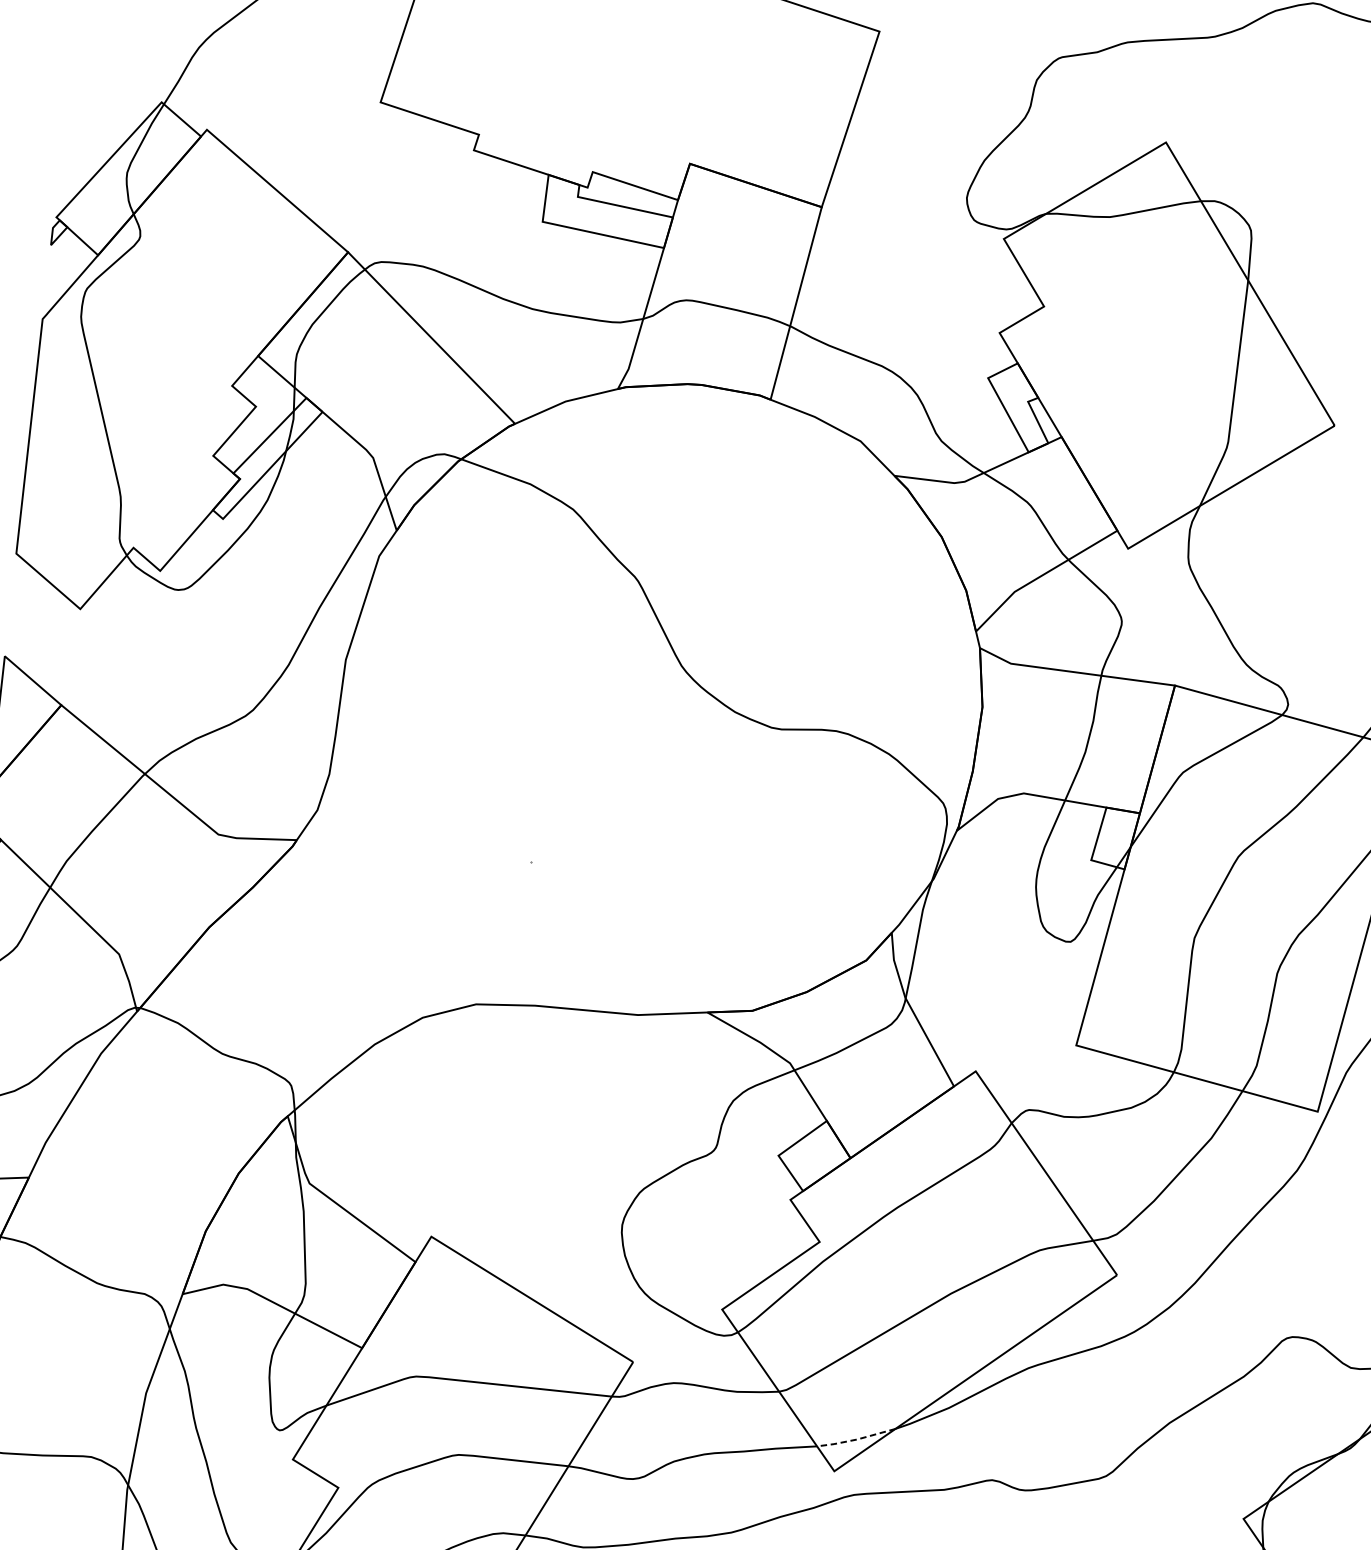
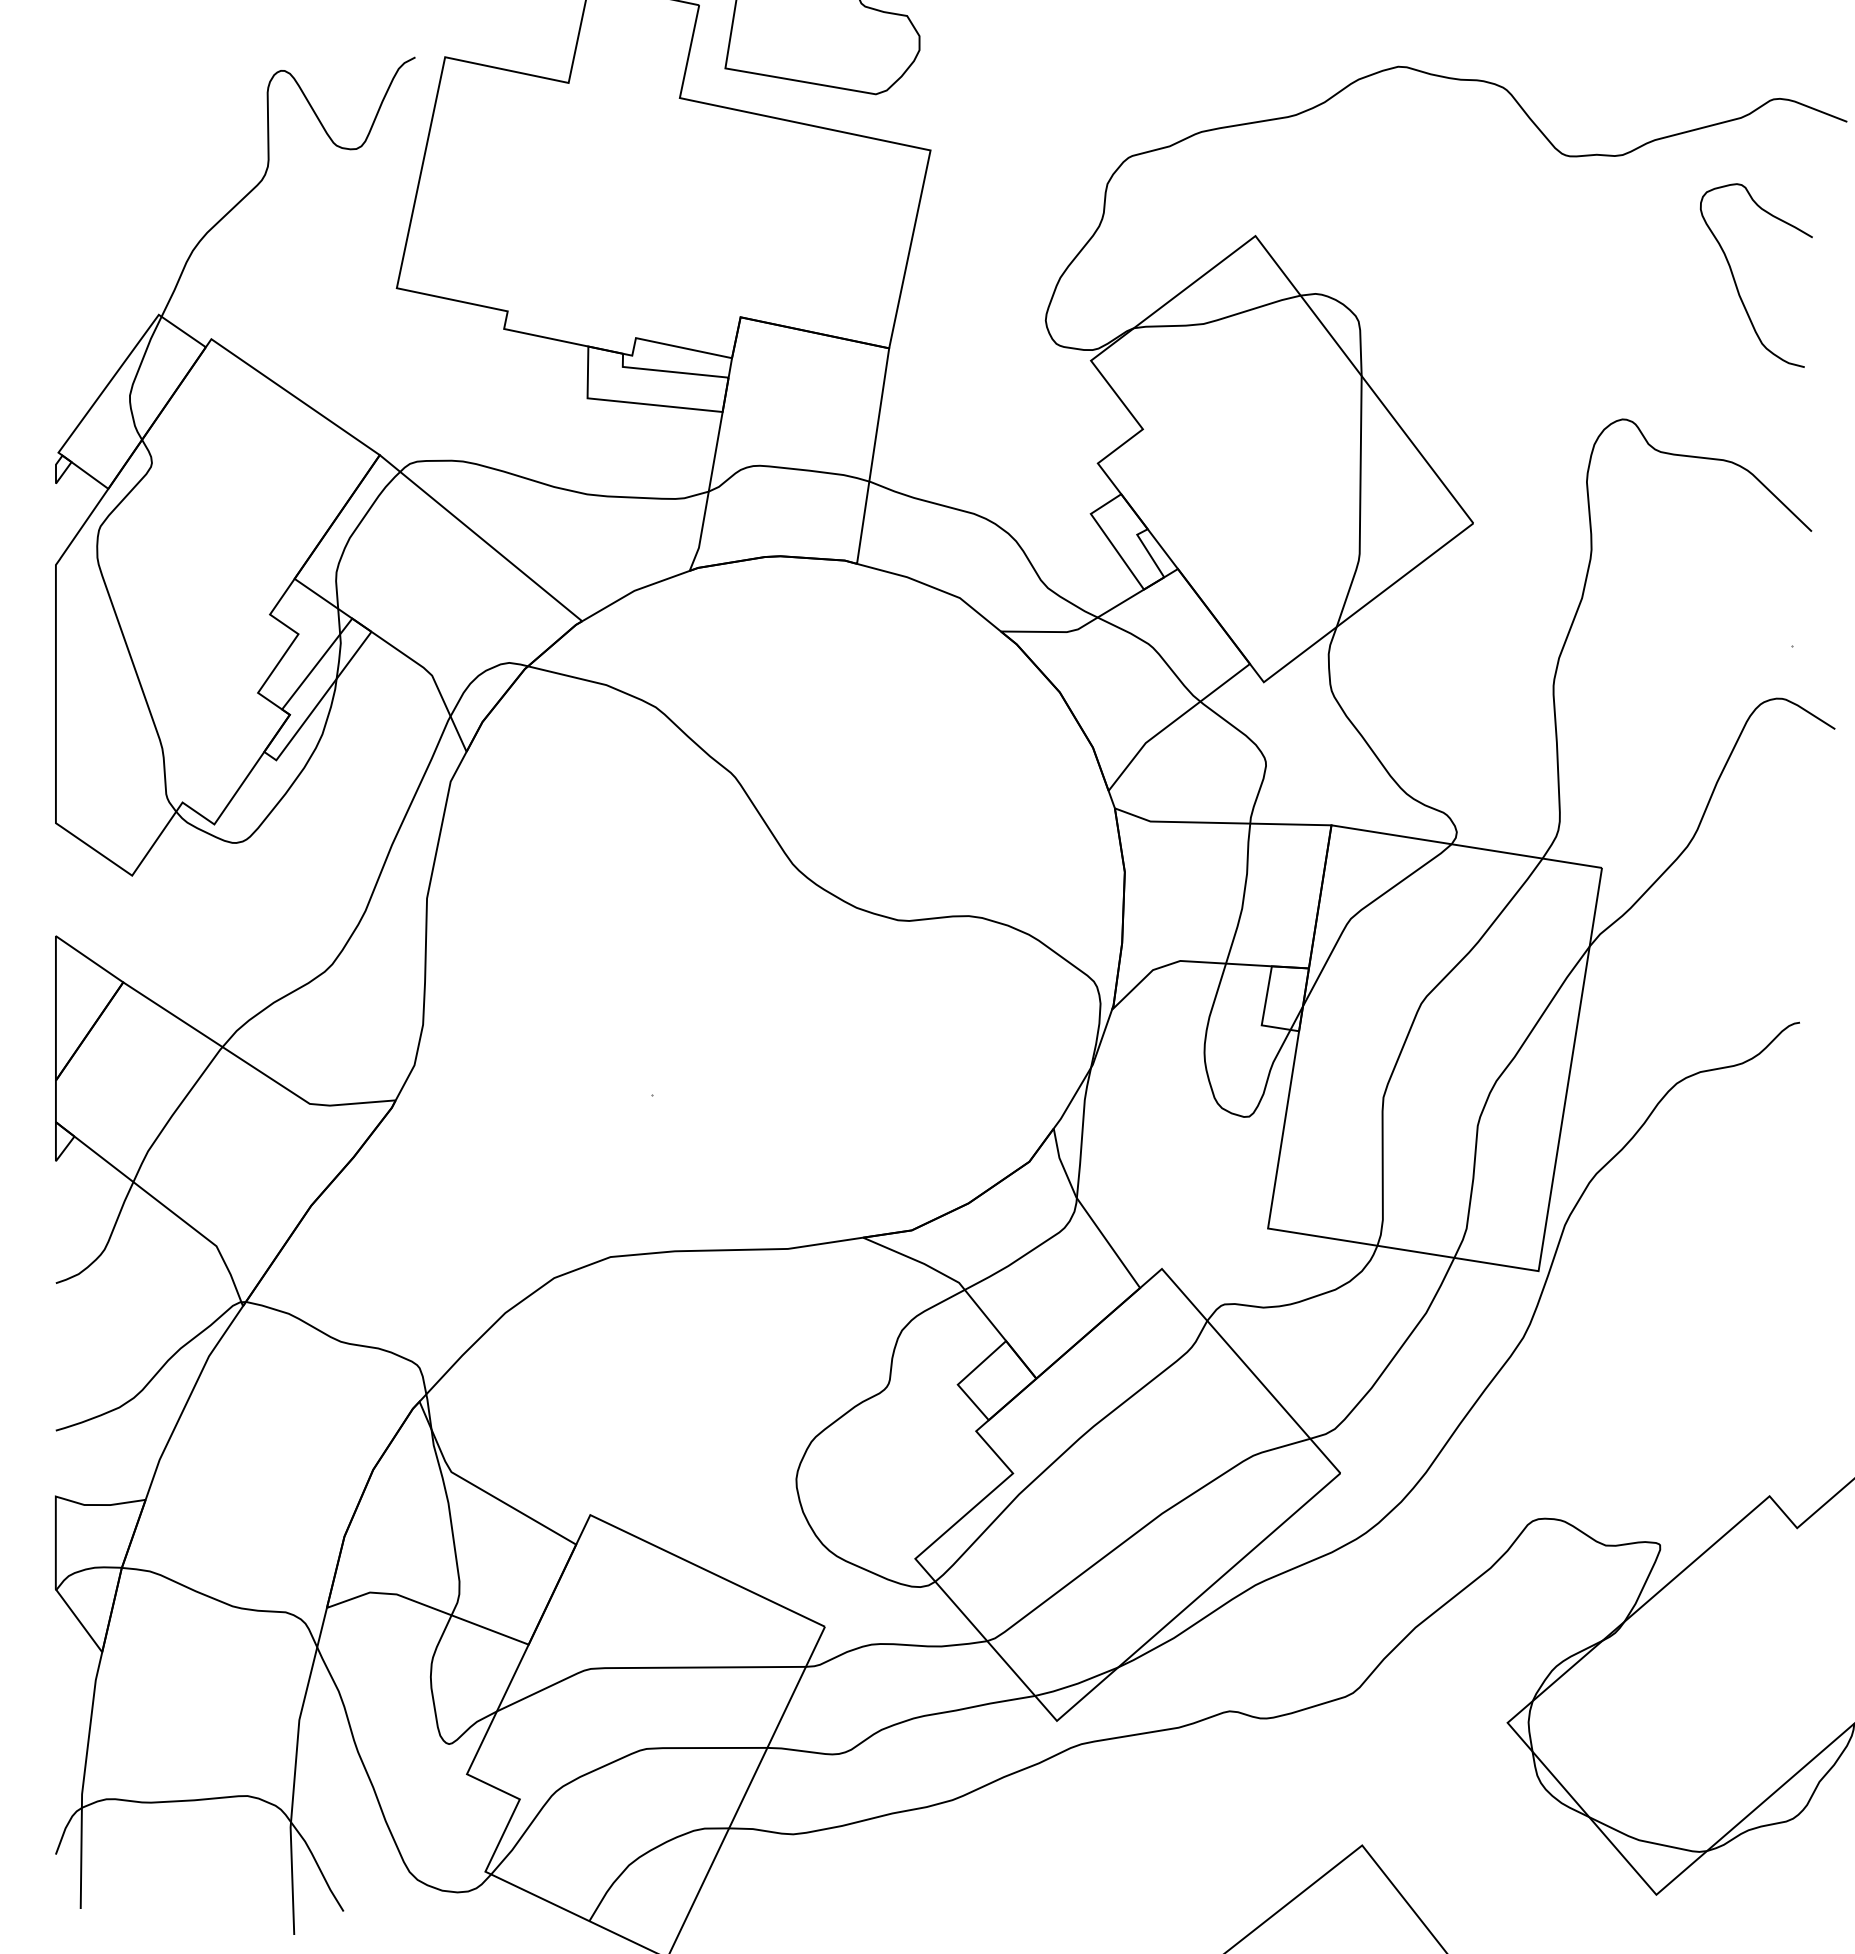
line: (856, 1439) -> (1077, 1683), dashed -> solid

